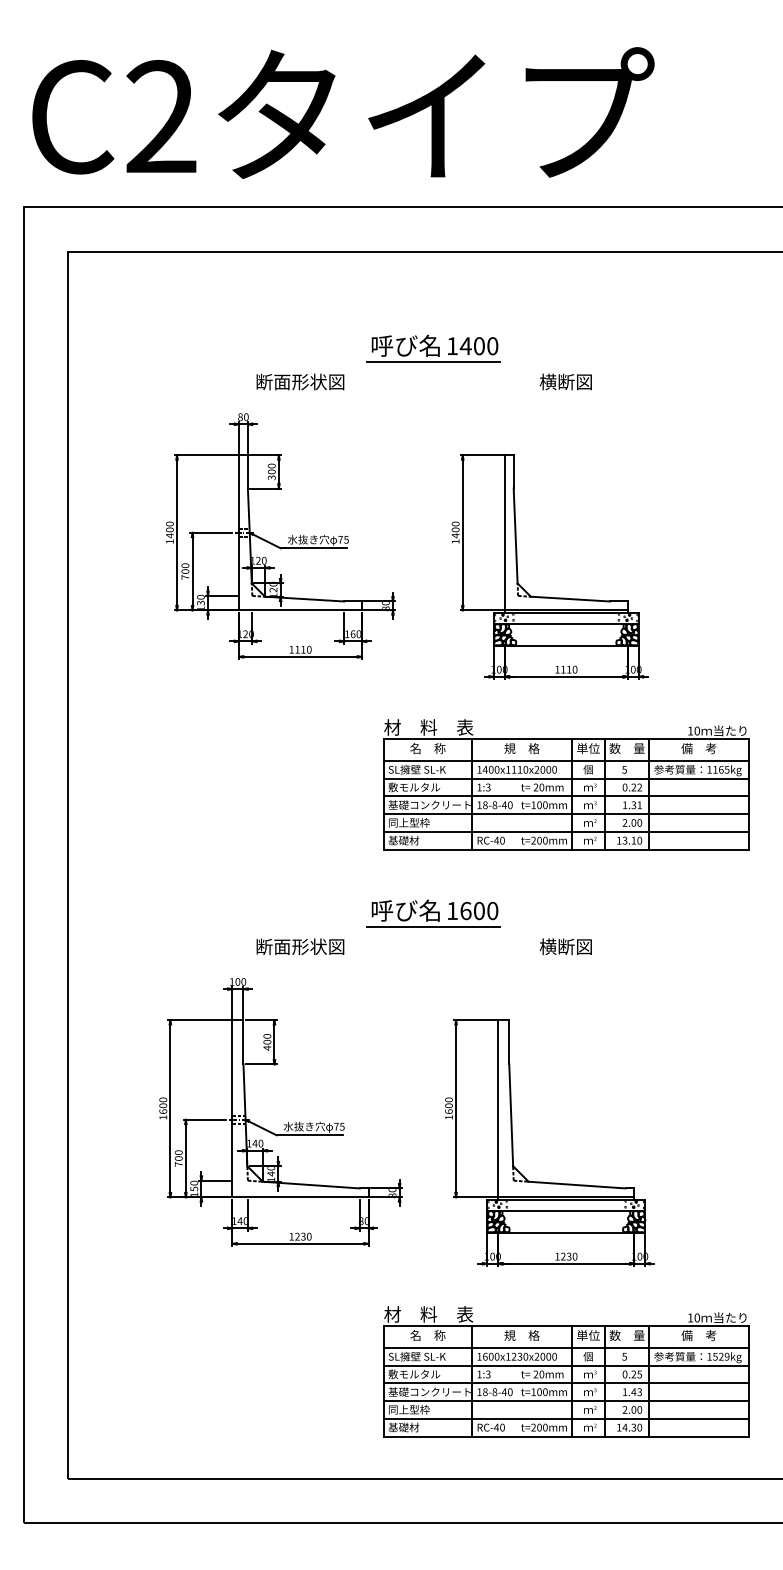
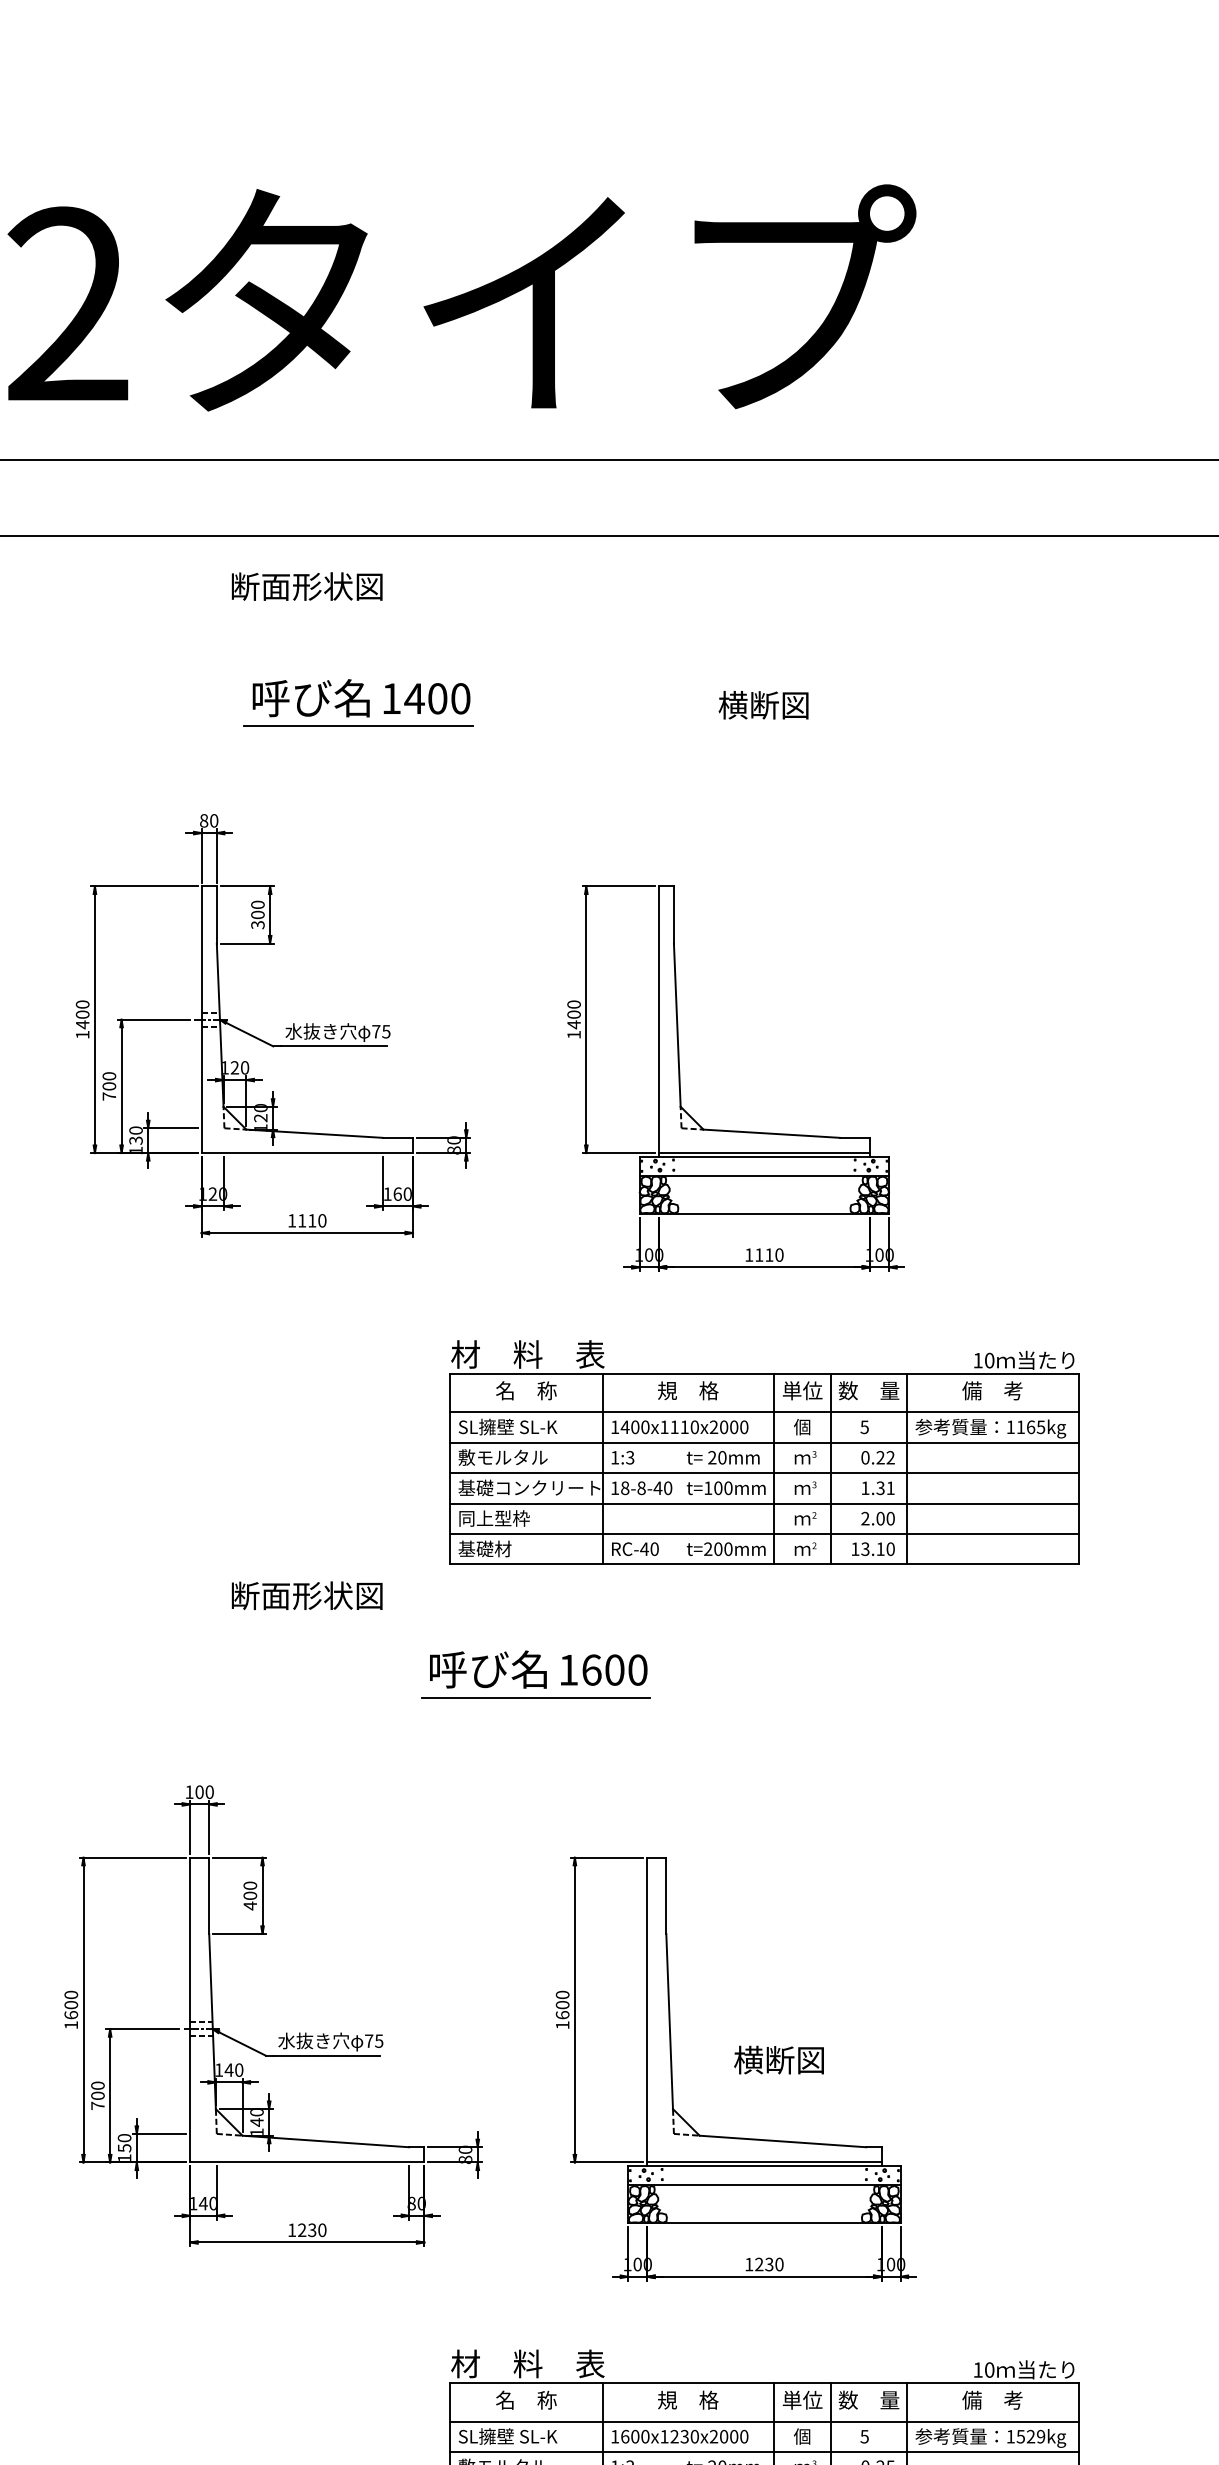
part: (433, 348) -> (358, 702), moved
text: (300, 381) -> (307, 585), moved
text: (565, 381) -> (763, 704), moved
text: (300, 946) -> (307, 1595), moved
text: (565, 946) -> (778, 2059), moved

